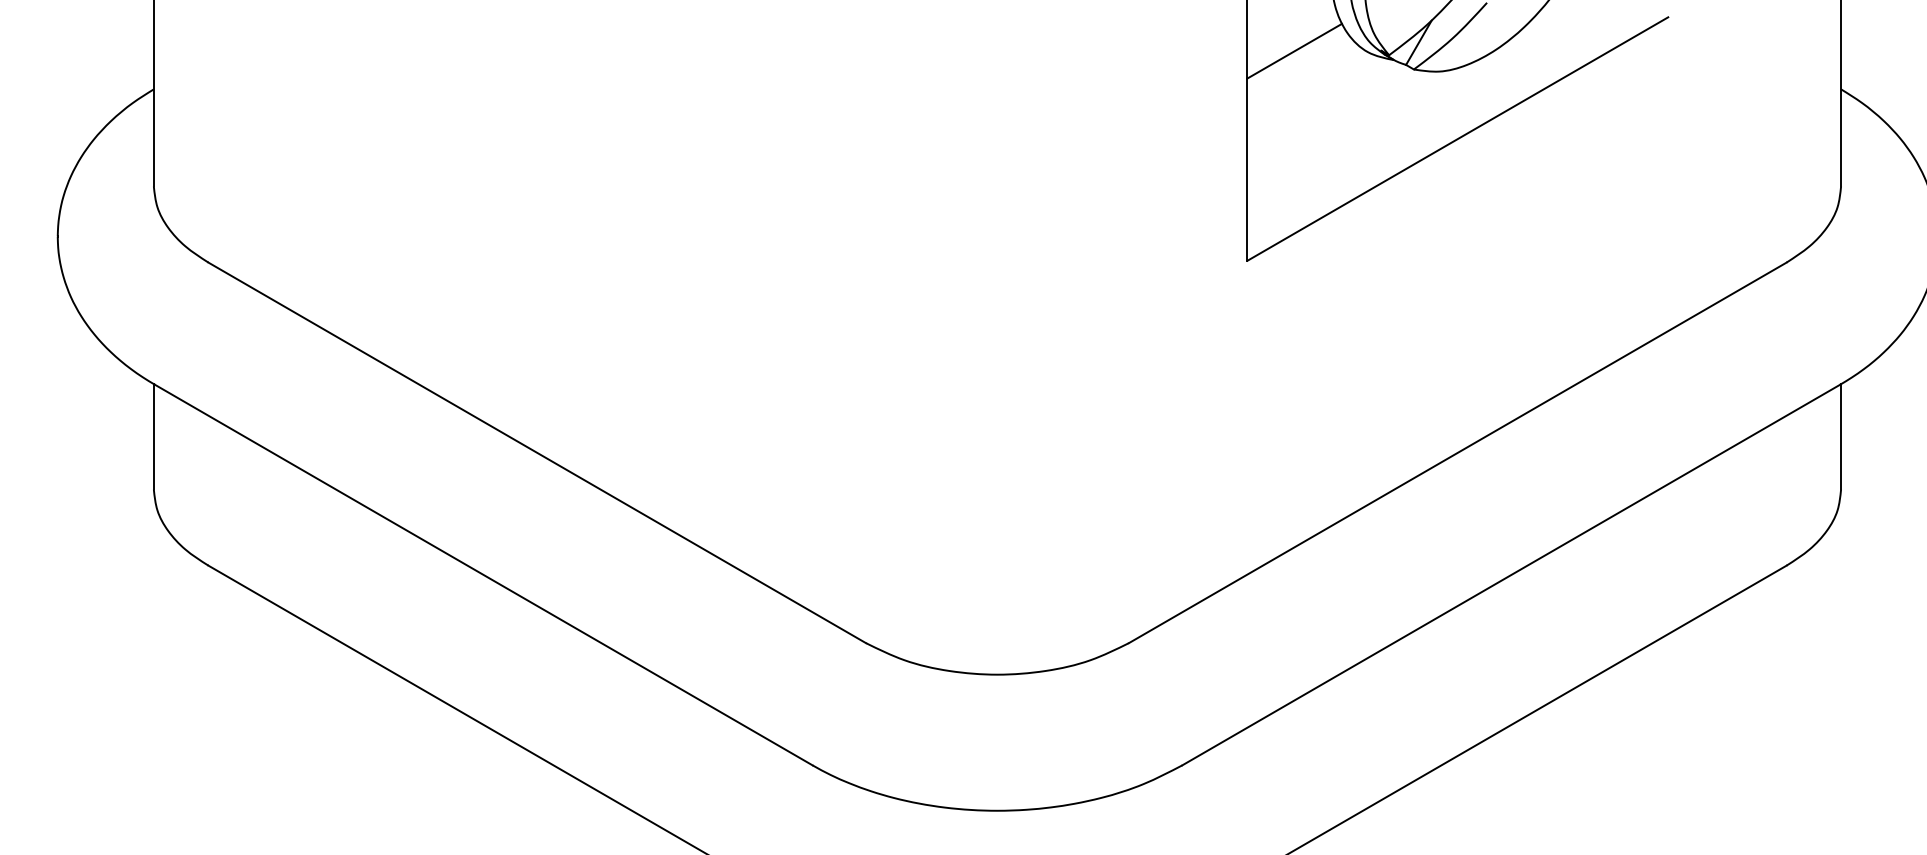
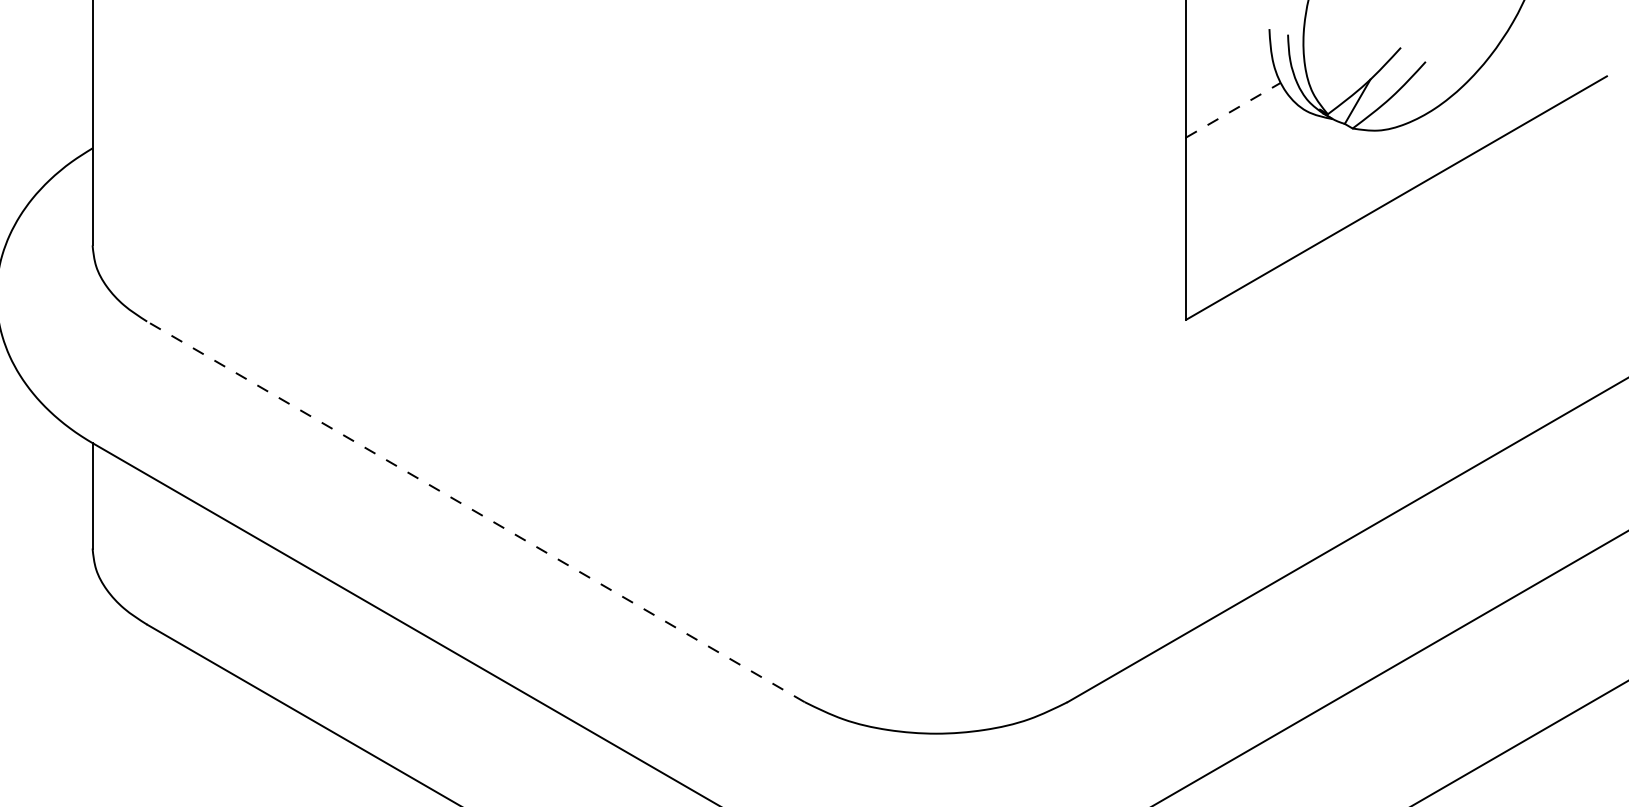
line: (1294, 51) -> (1233, 110), solid -> dashed
line: (537, 452) -> (476, 511), solid -> dashed

